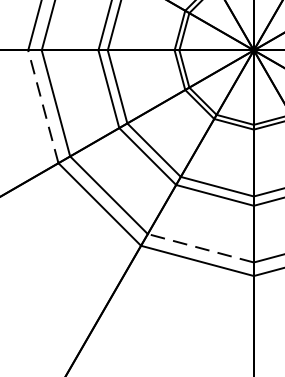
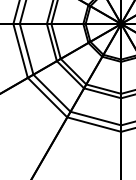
line: (43, 105) -> (20, 50), dashed -> solid
line: (200, 248) -> (95, 118), dashed -> solid

